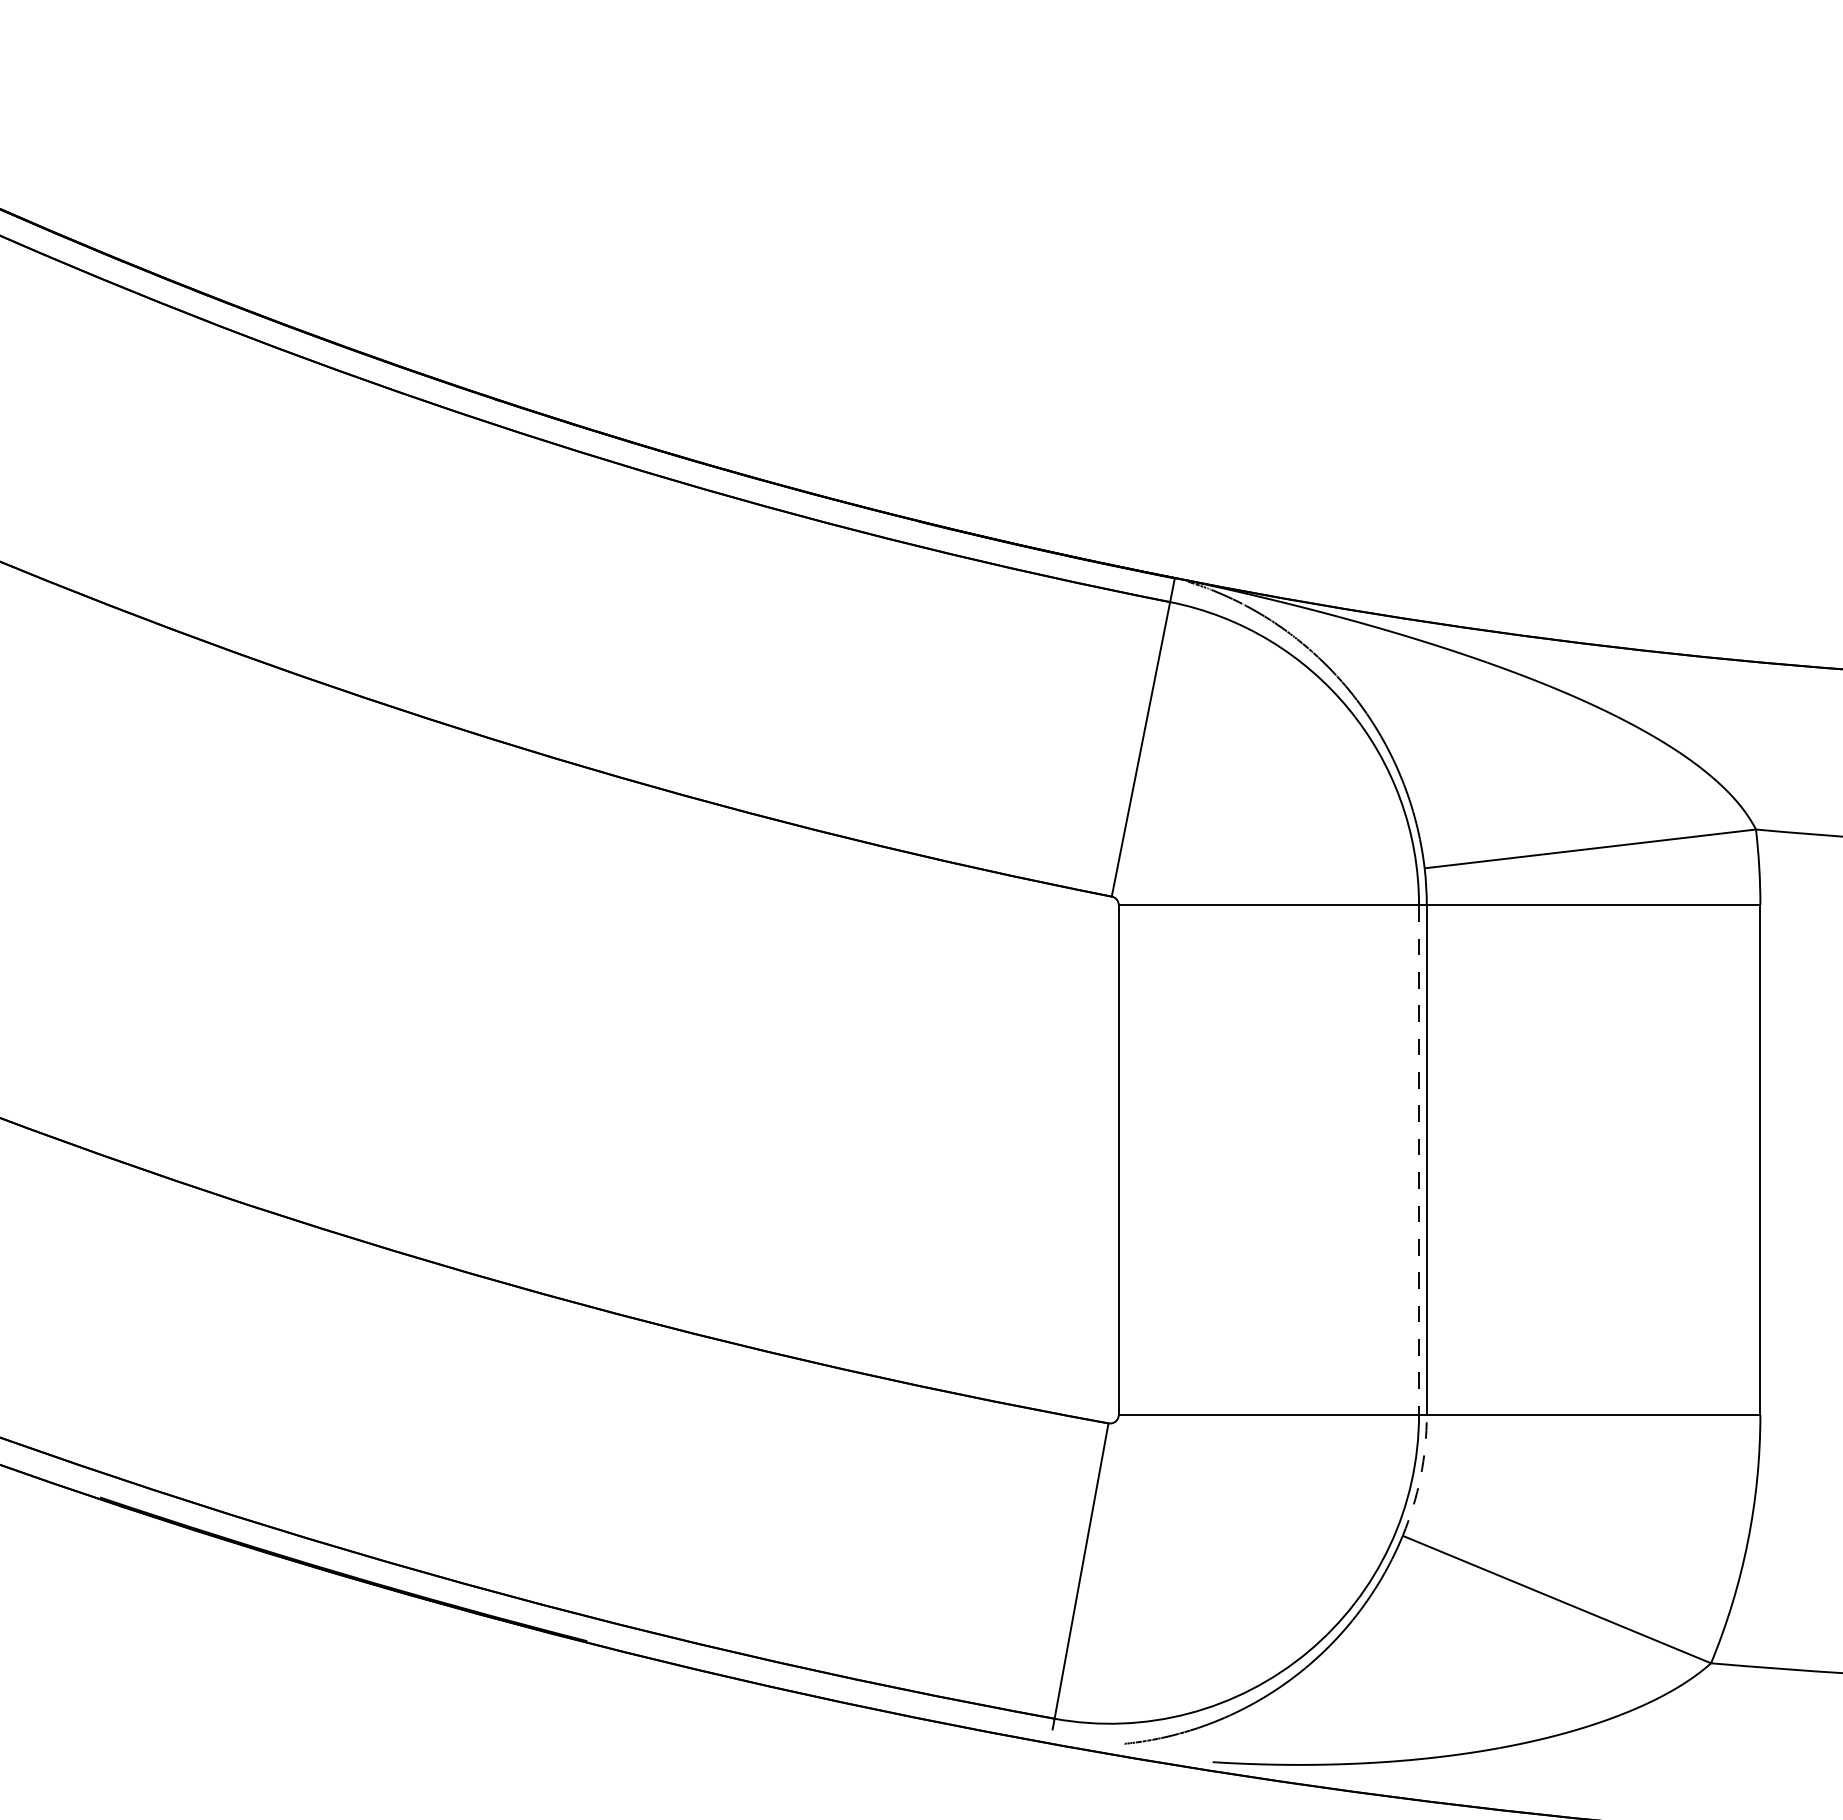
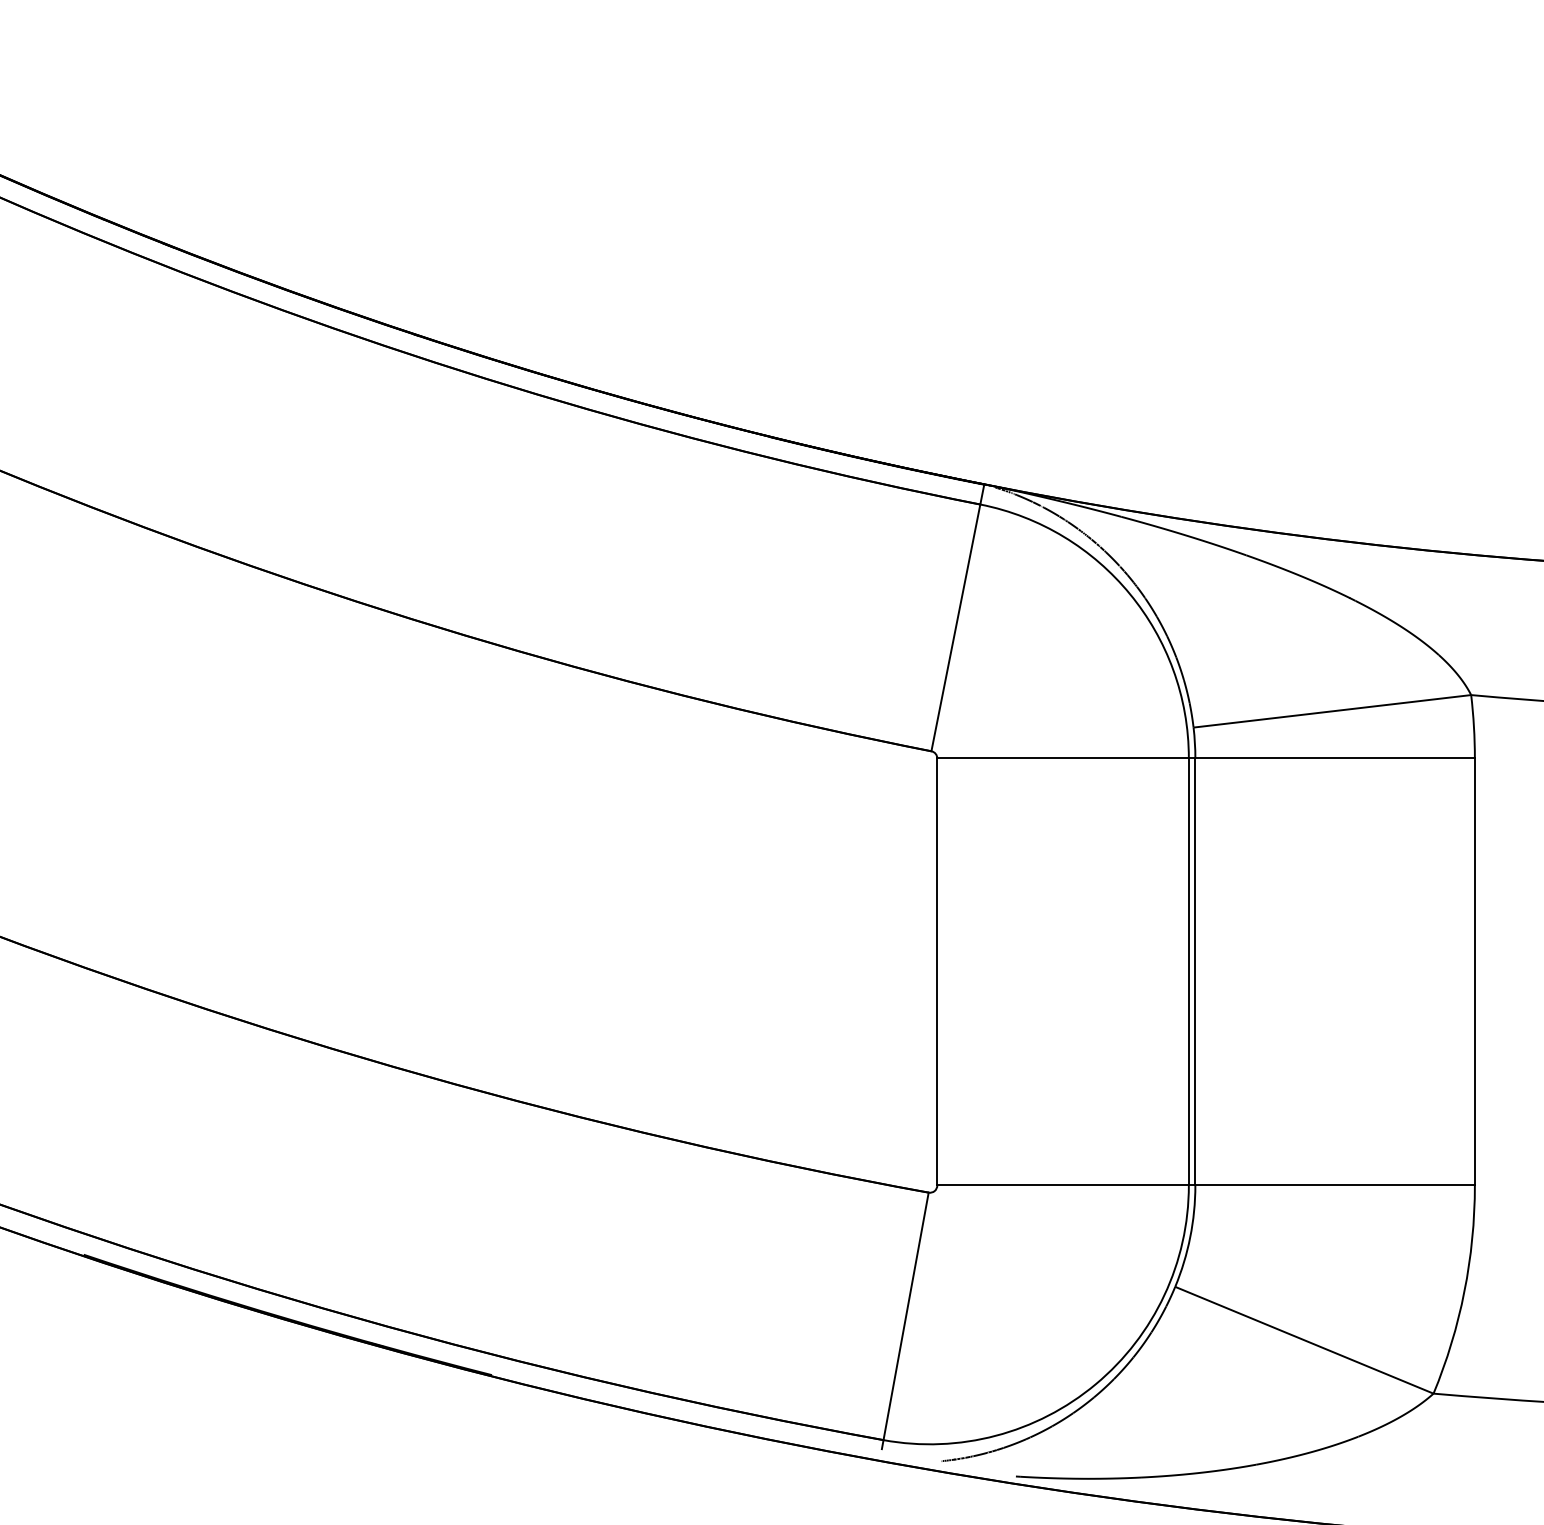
line: (1418, 1159) -> (1188, 971), dashed -> solid
arc: (1420, 1476) -> (1190, 1237), dashed -> solid

